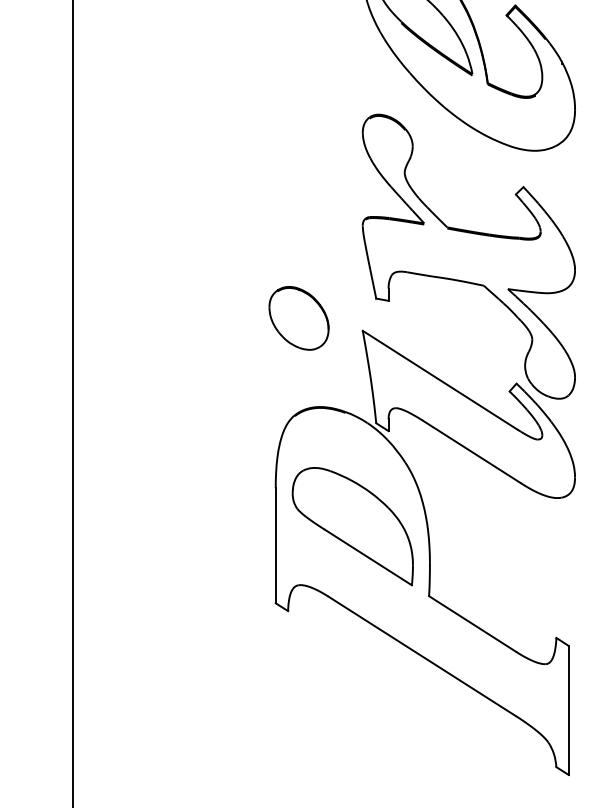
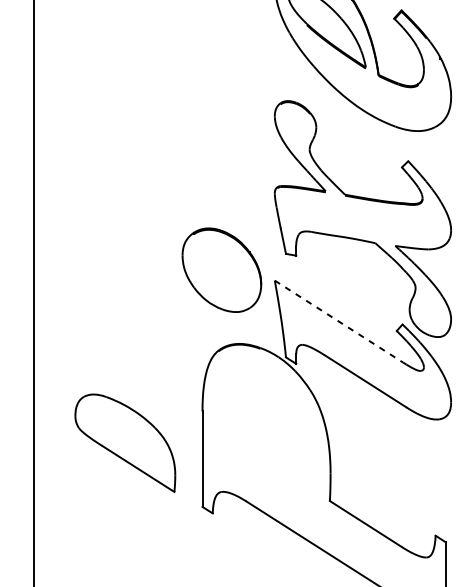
part: (298, 318) -> (221, 270), size x1.6
line: (439, 380) -> (338, 321), solid -> dashed
part: (352, 526) -> (125, 443), moved

